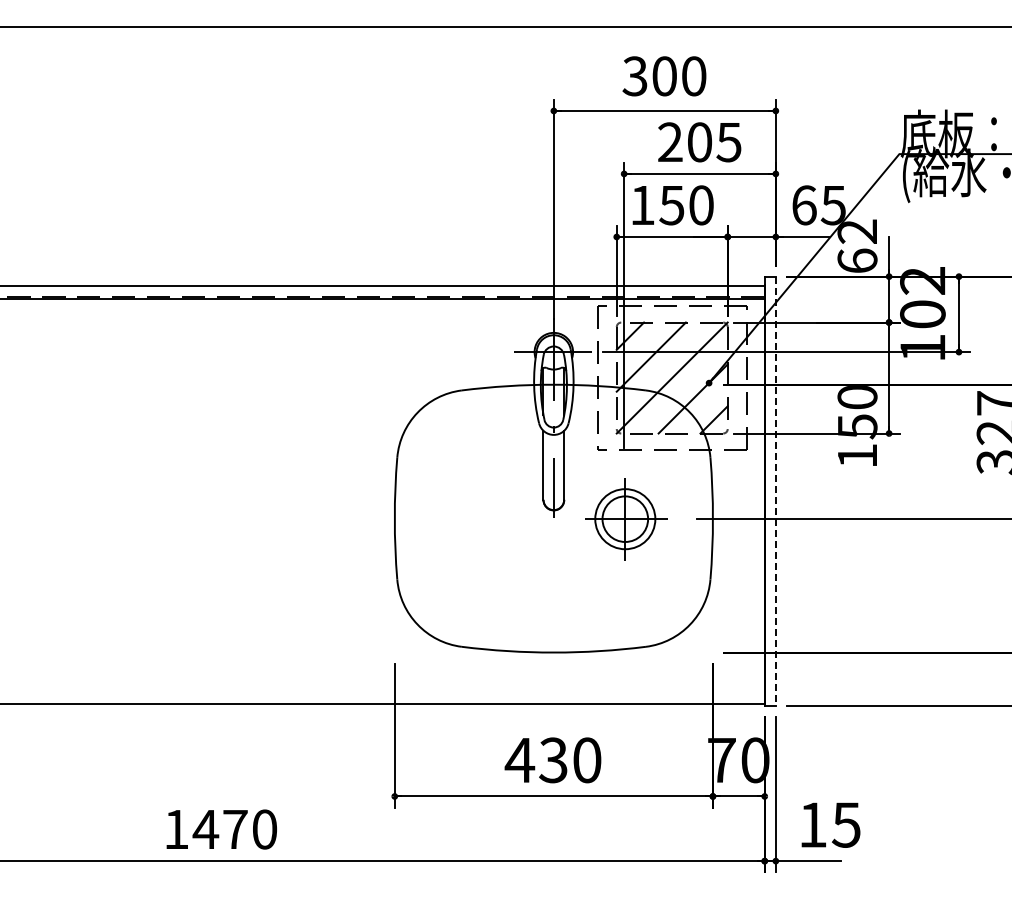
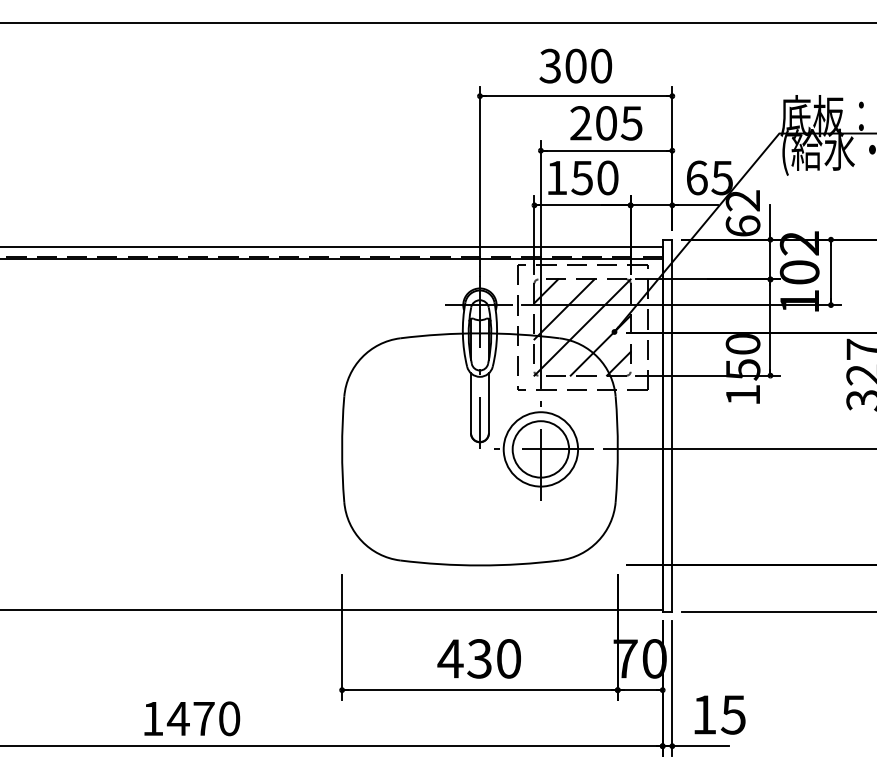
line: (775, 491) -> (672, 425), dashed -> solid
part: (627, 520) -> (543, 451), size x1.43

